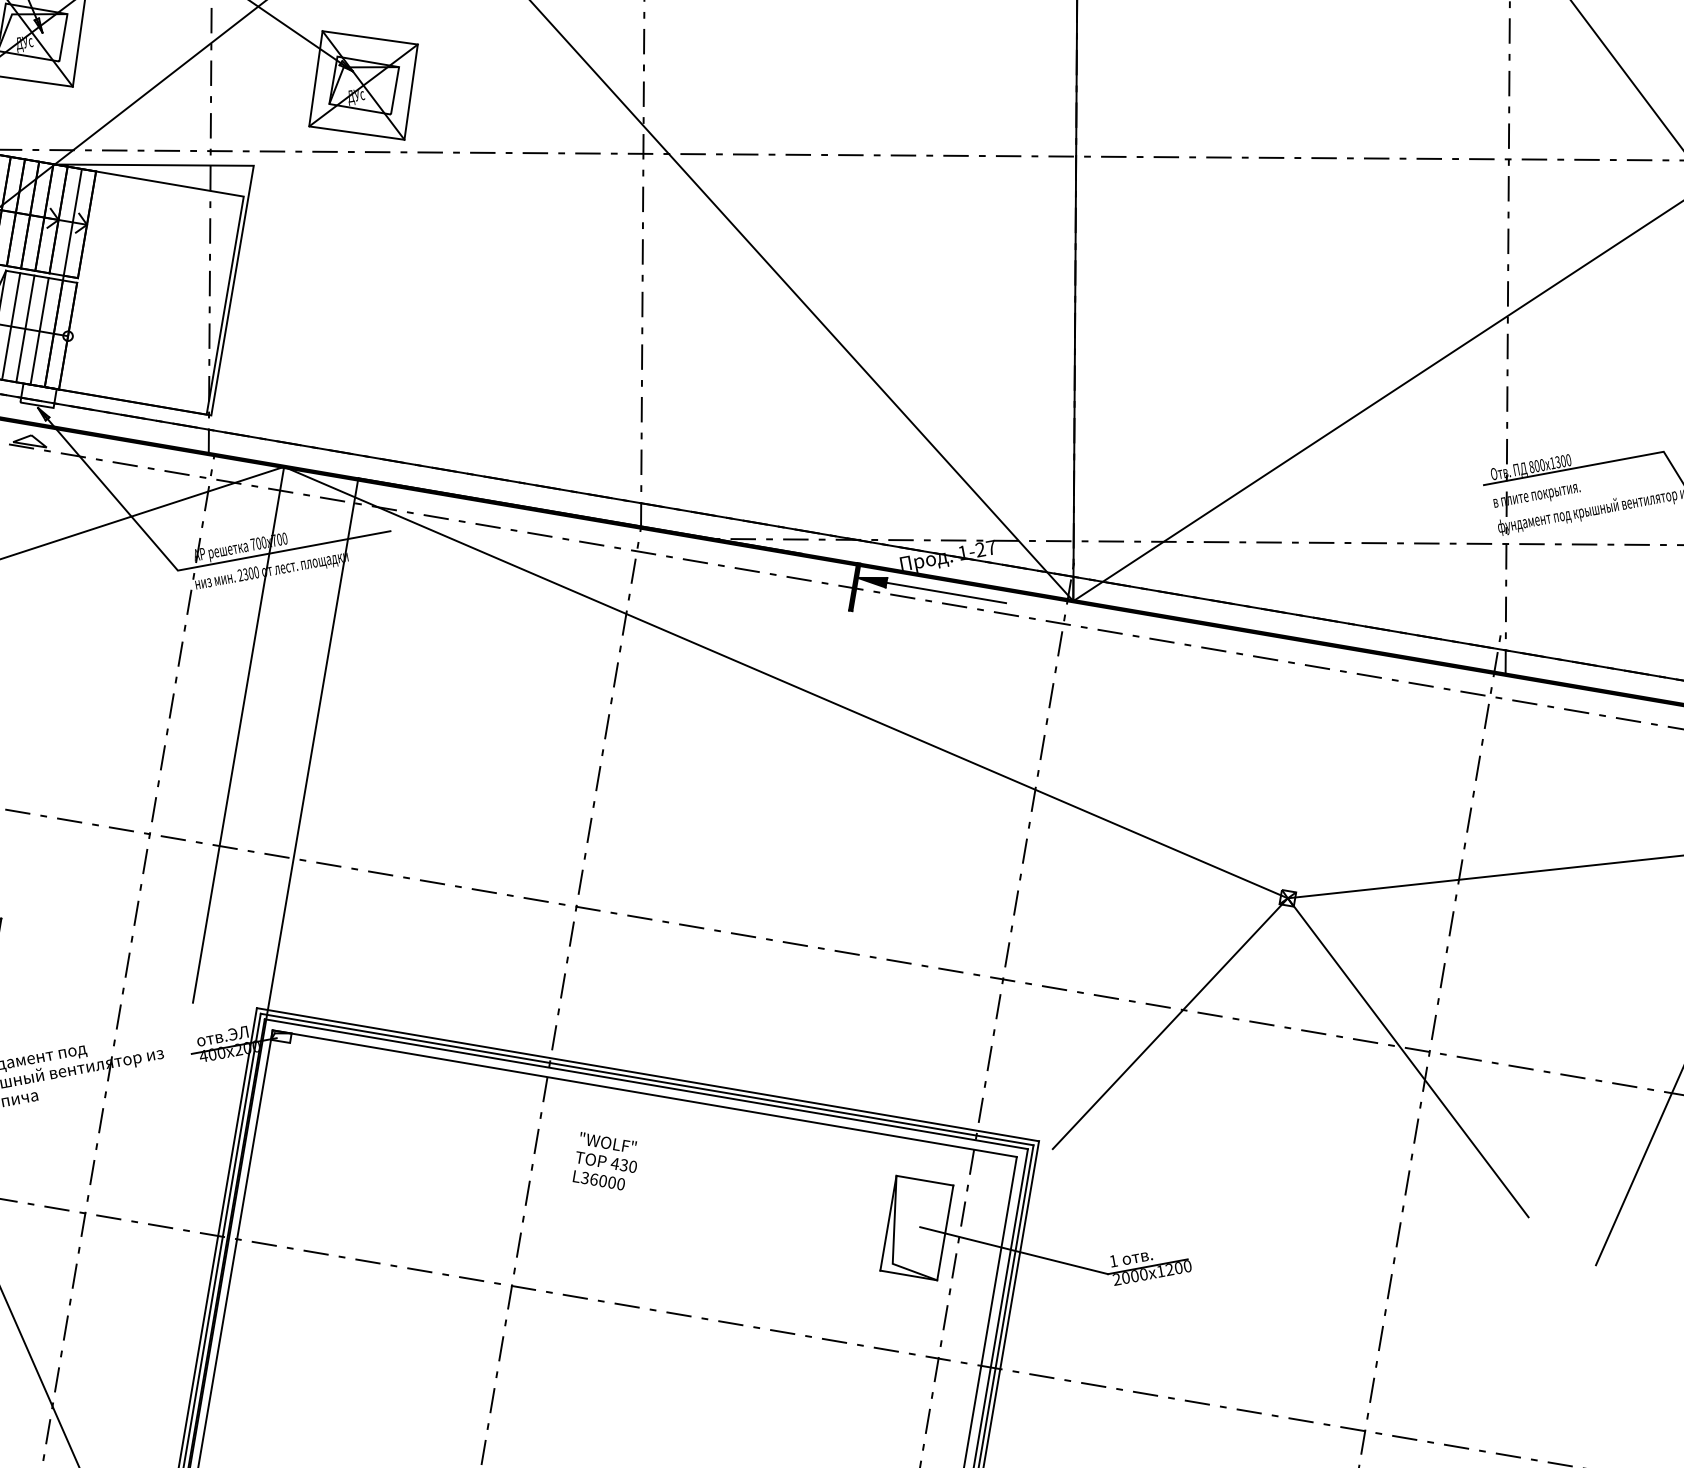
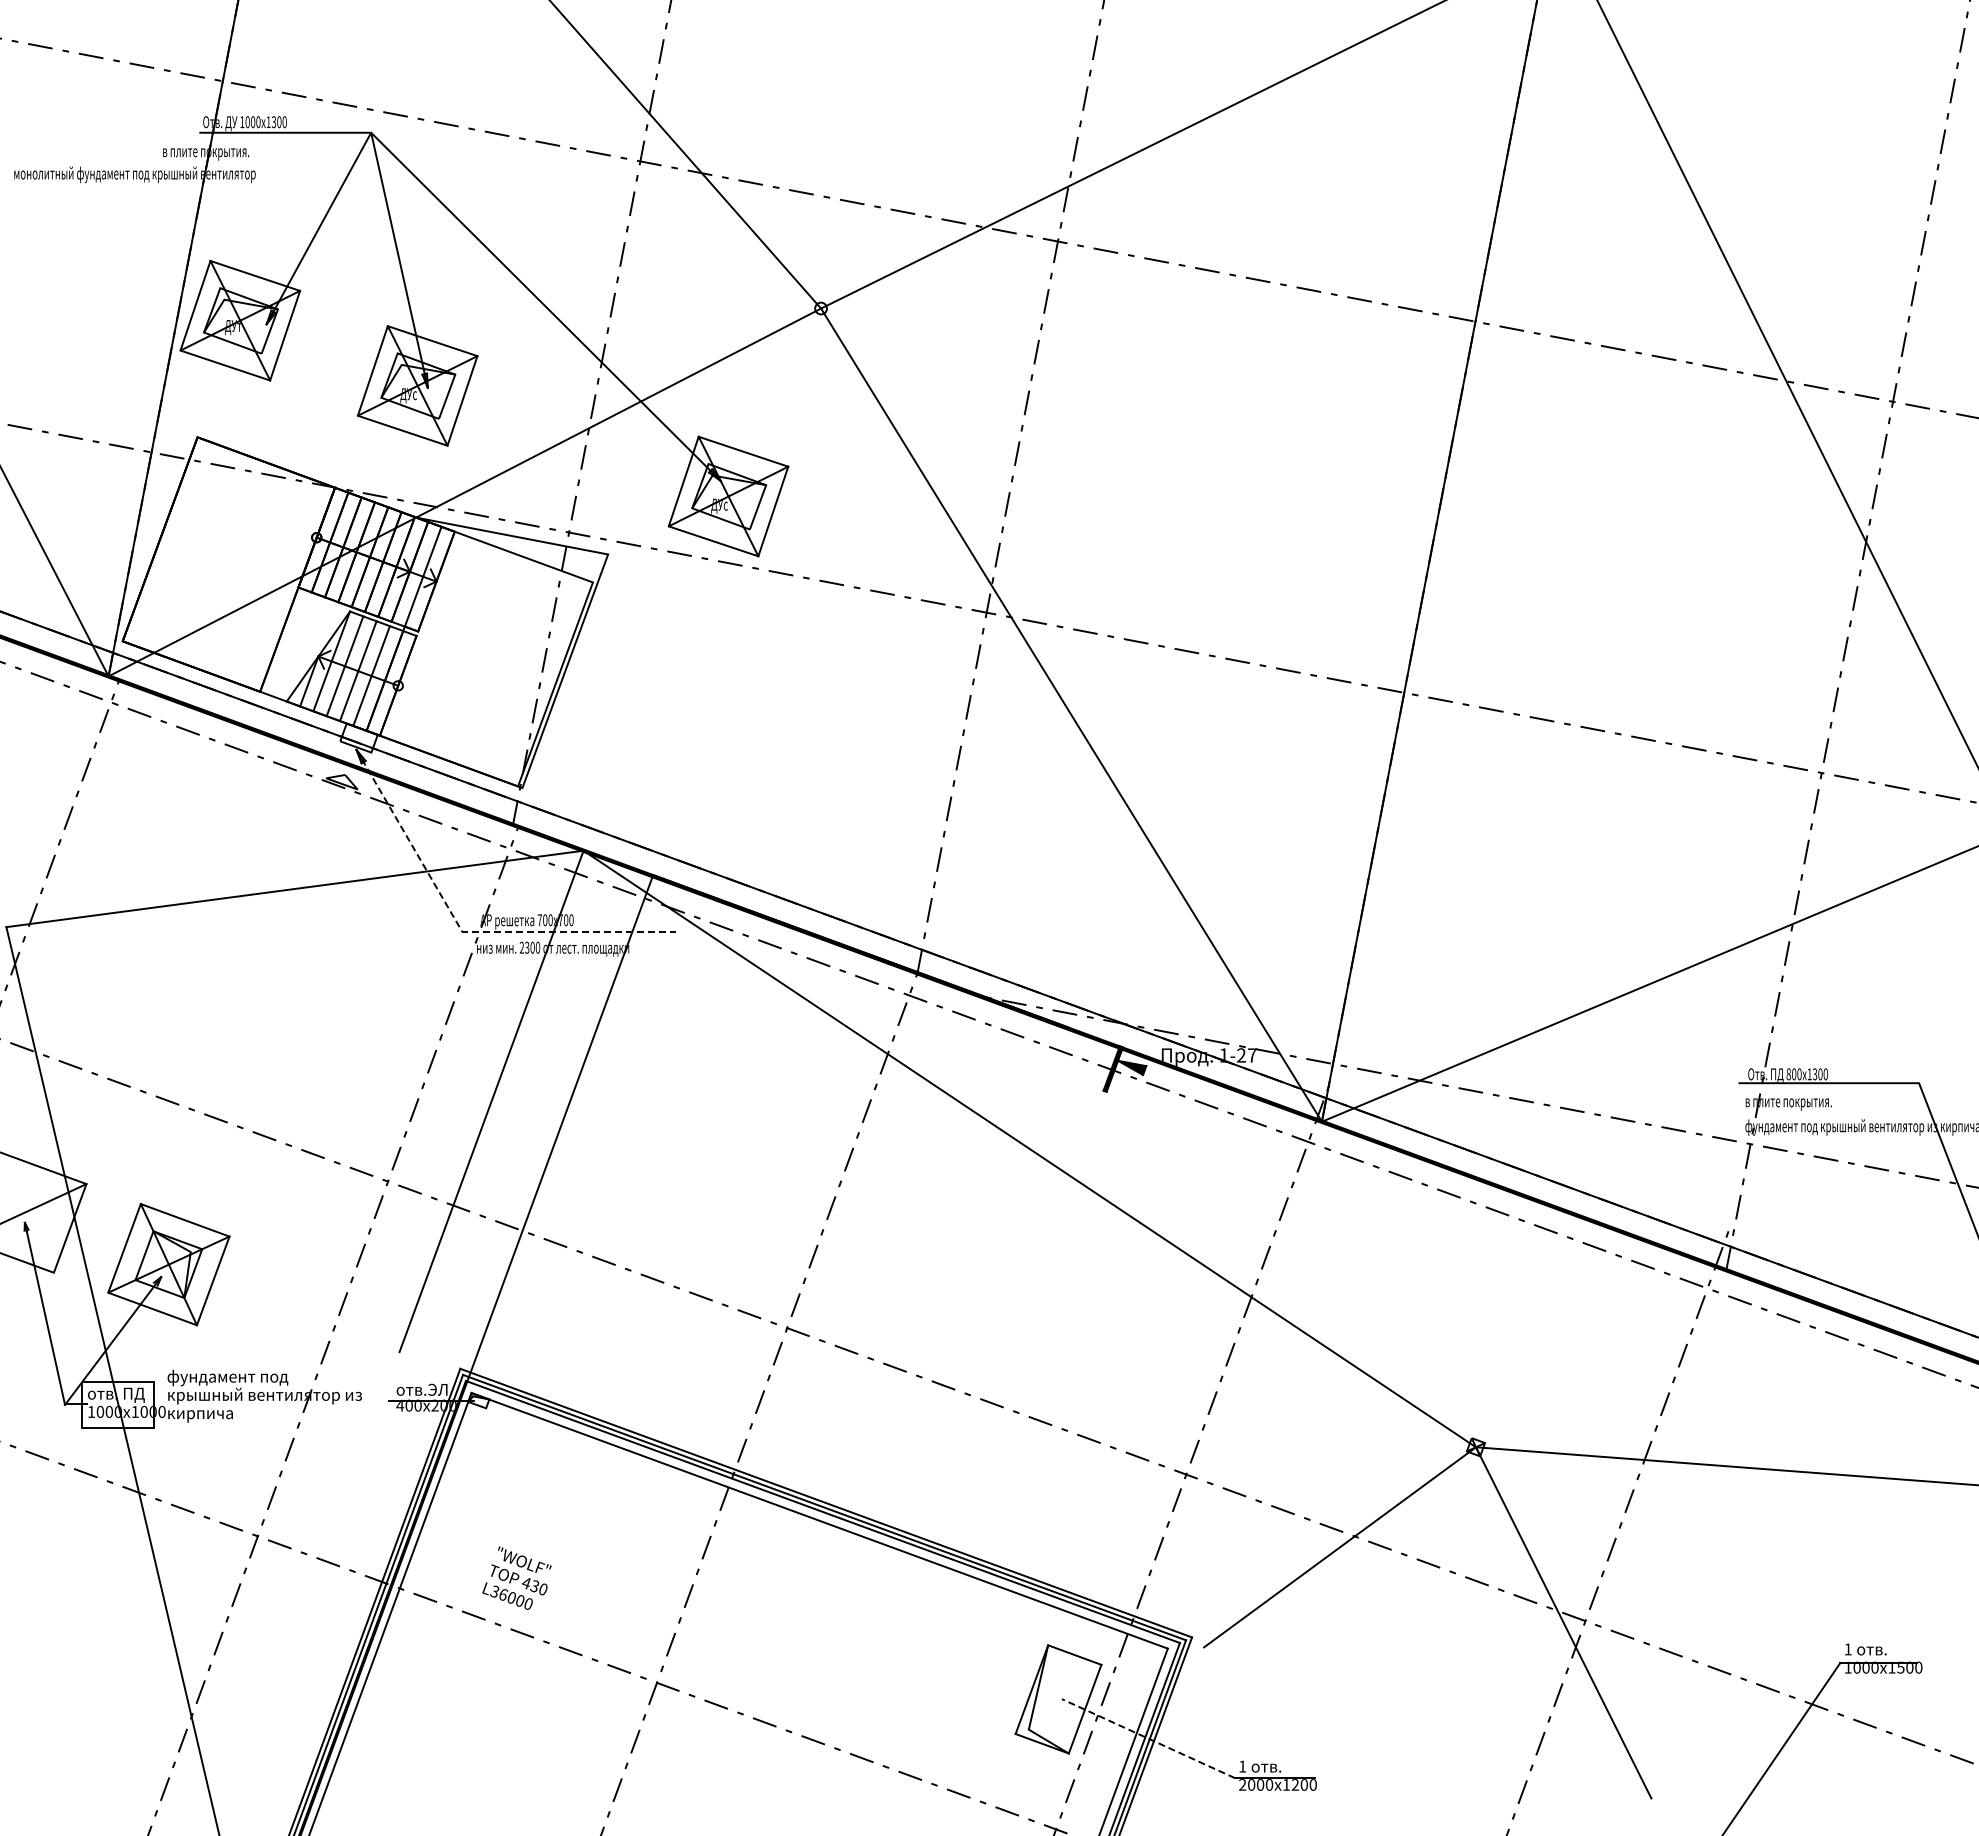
line: (178, 569) -> (463, 931), solid -> dashed
line: (946, 592) -> (1200, 1090), removed
text: (604, 1159) -> (516, 1577), moved
line: (1014, 1250) -> (1148, 1738), solid -> dashed

